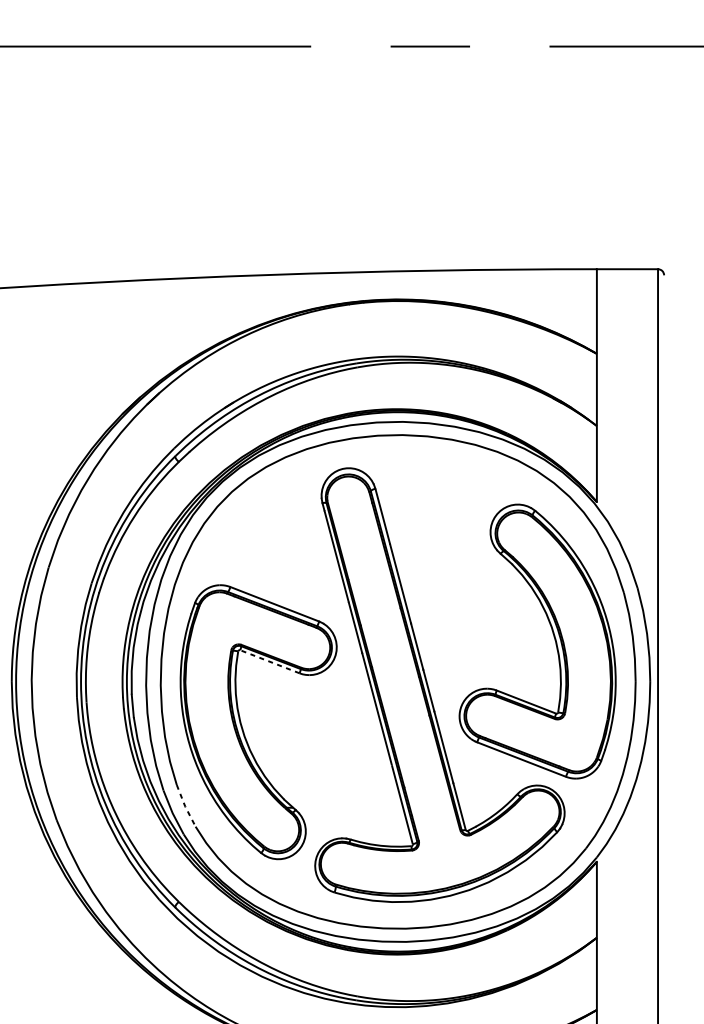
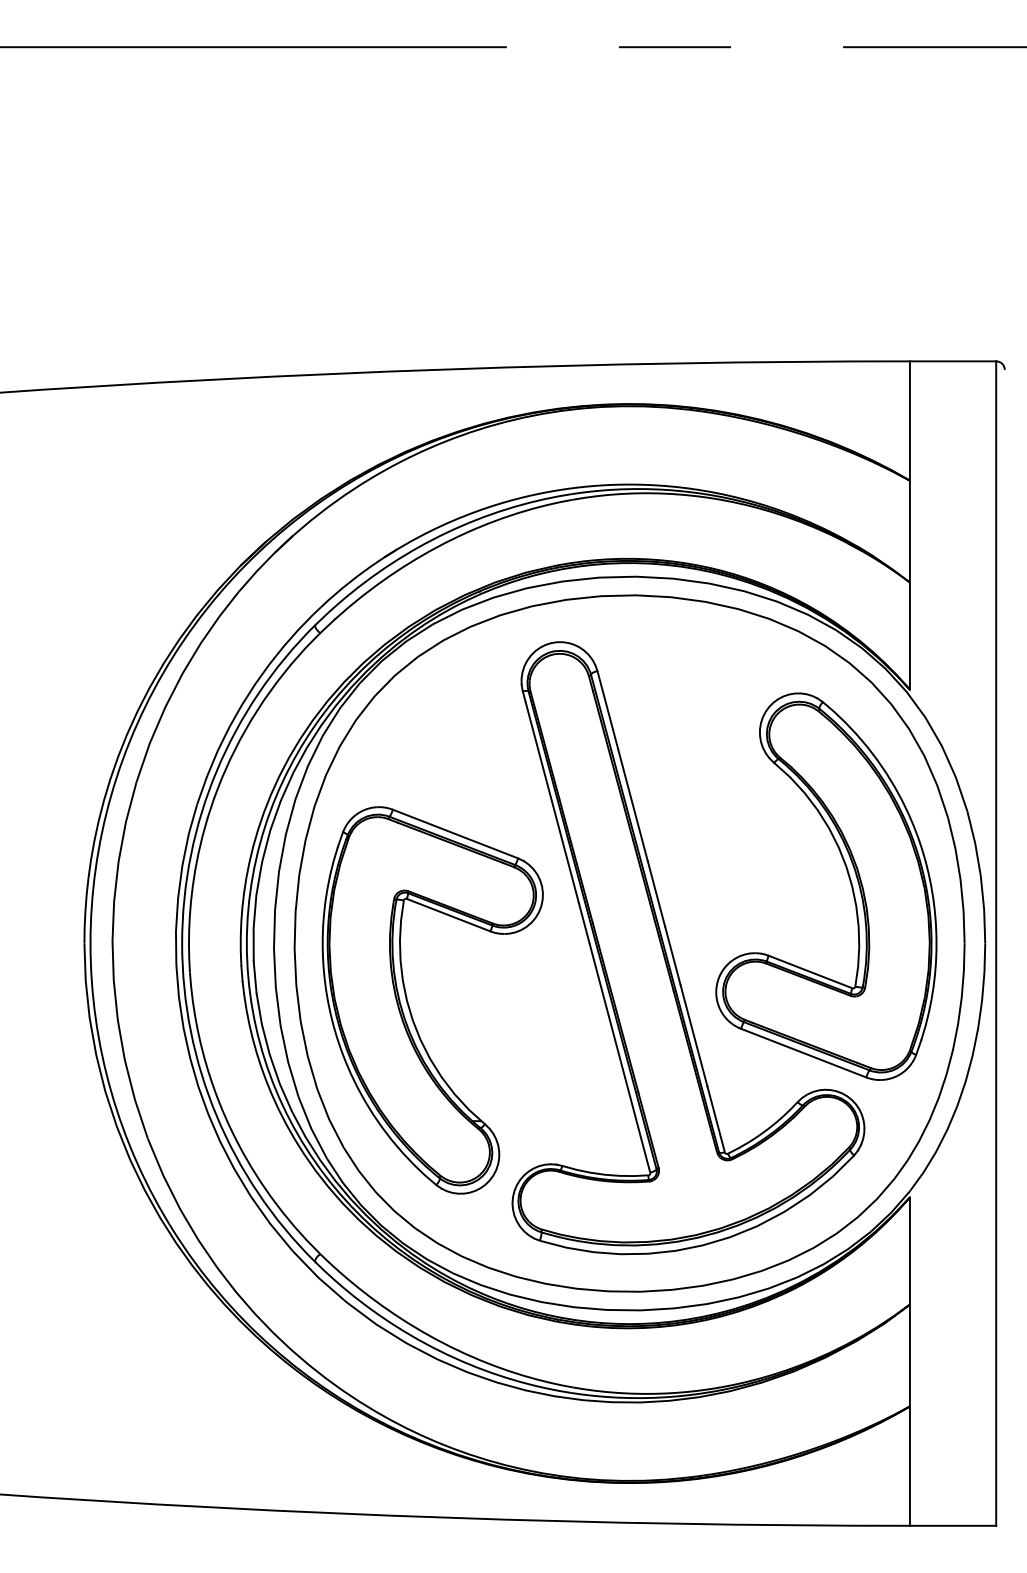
line: (269, 662) -> (448, 915), dashed -> solid
line: (185, 806) -> (329, 1119), dashed -> solid

